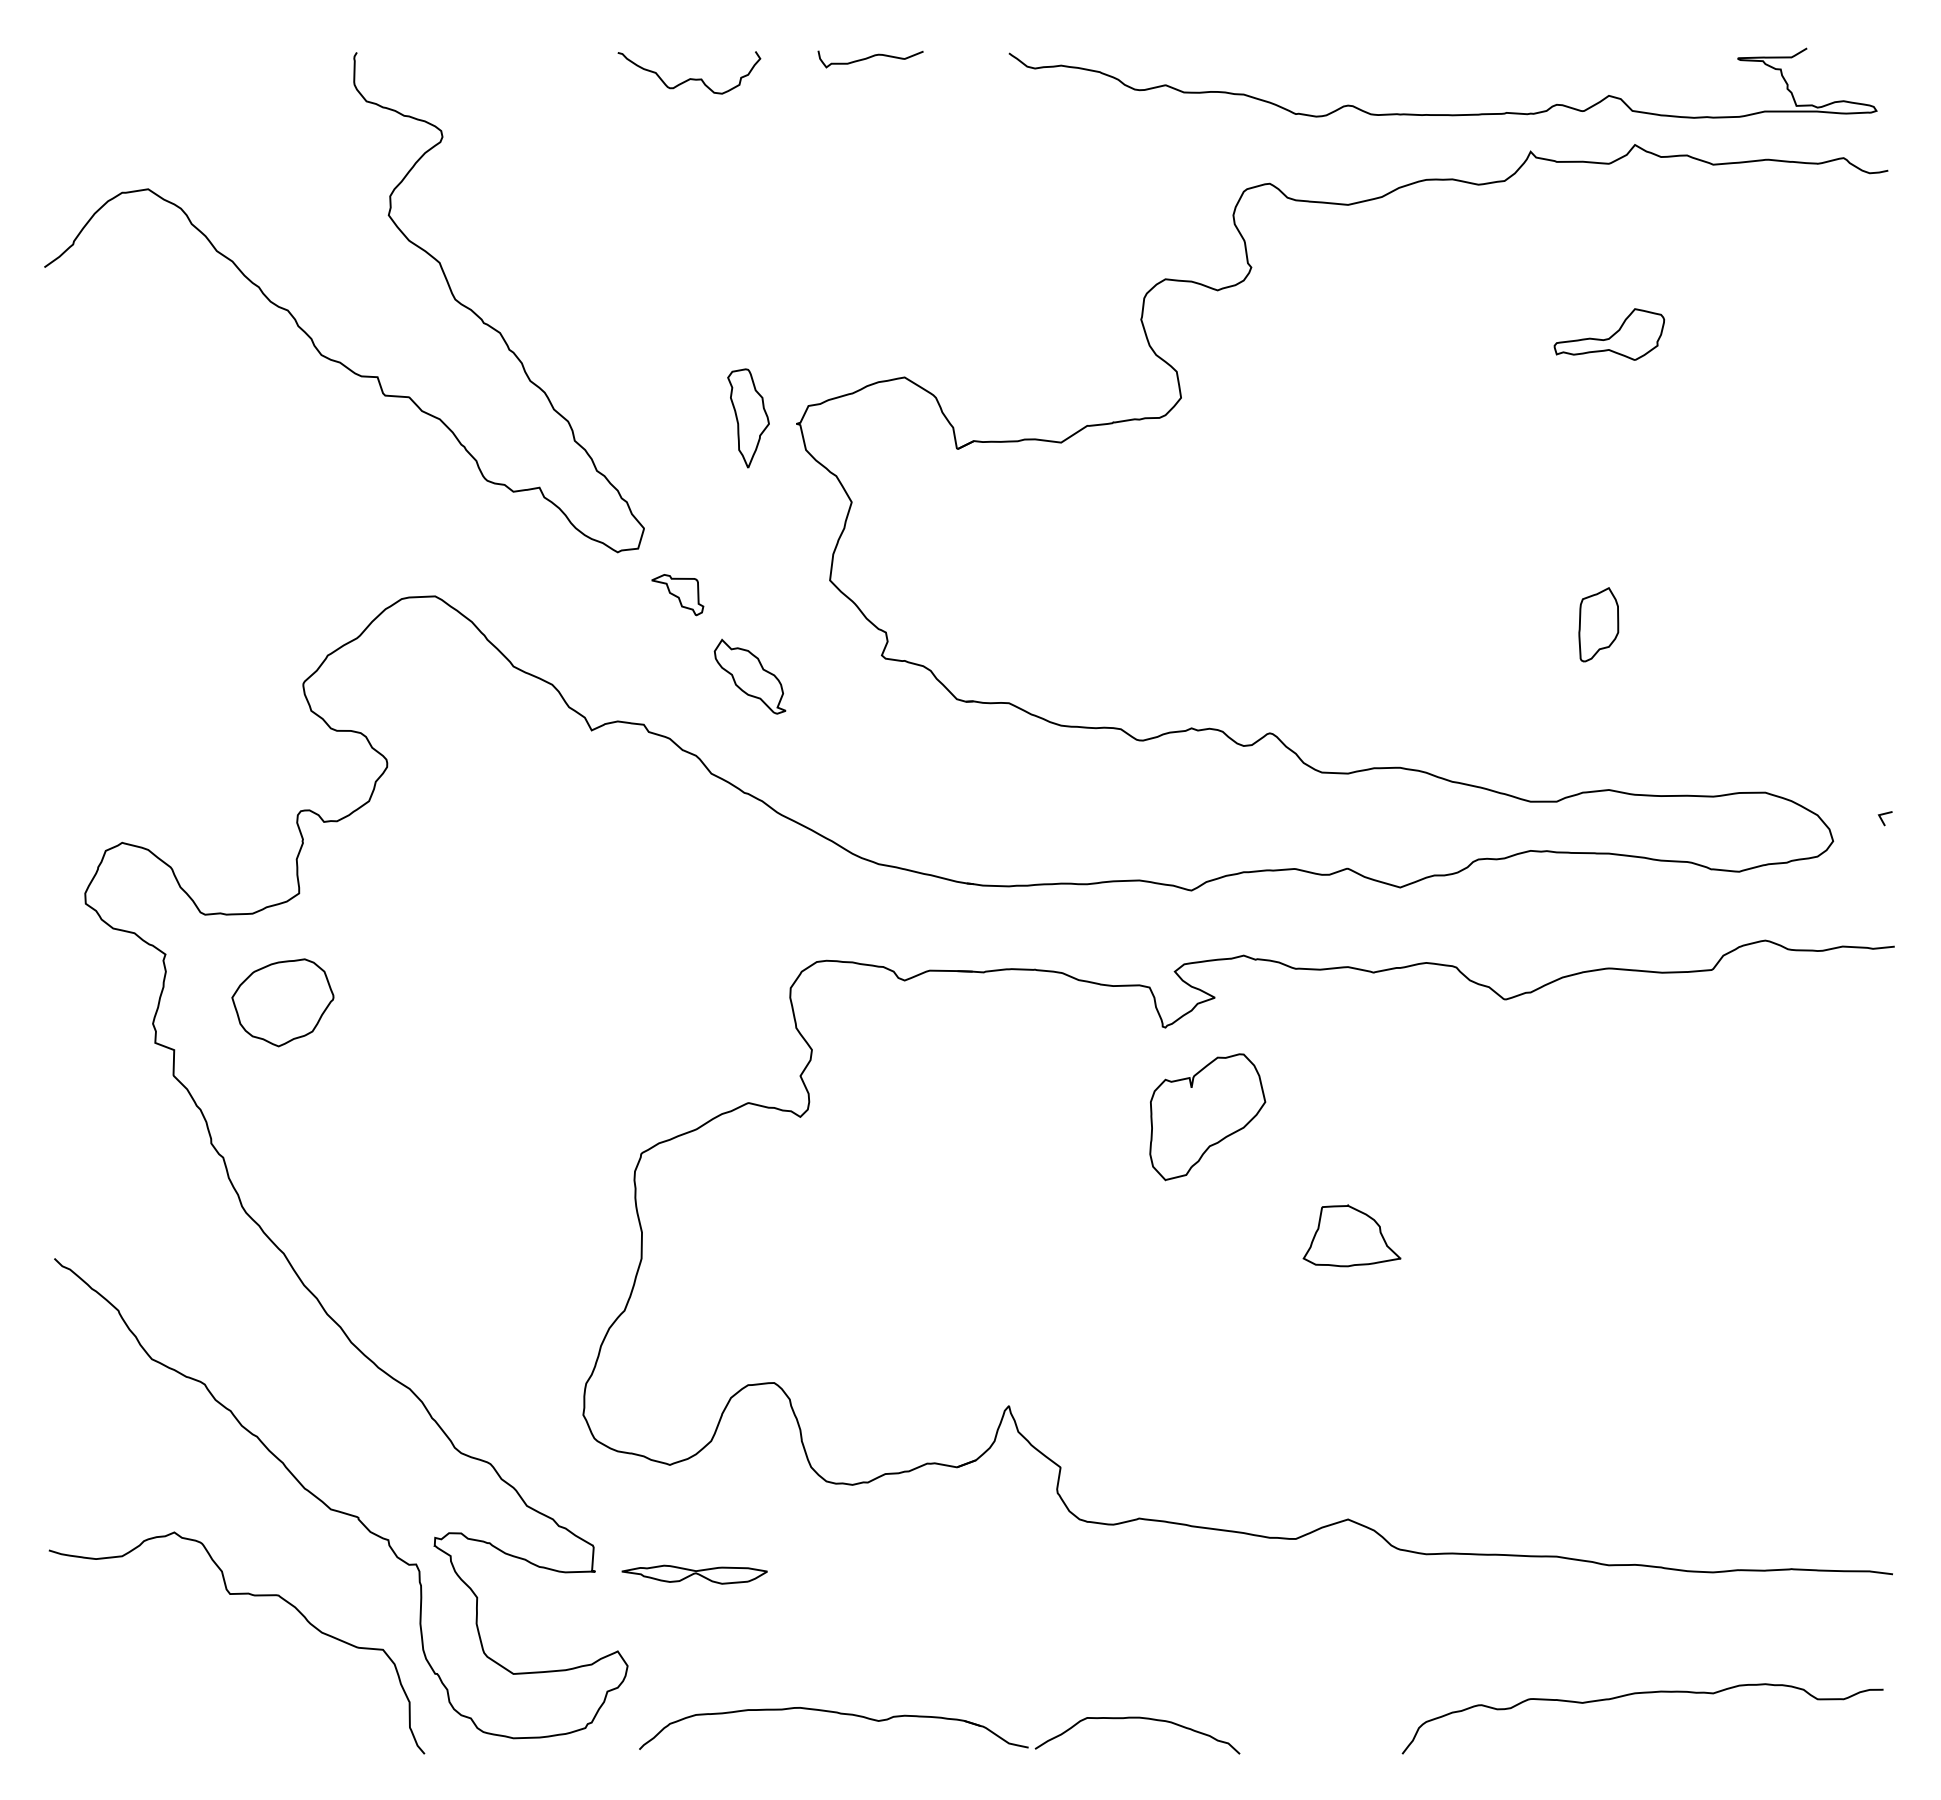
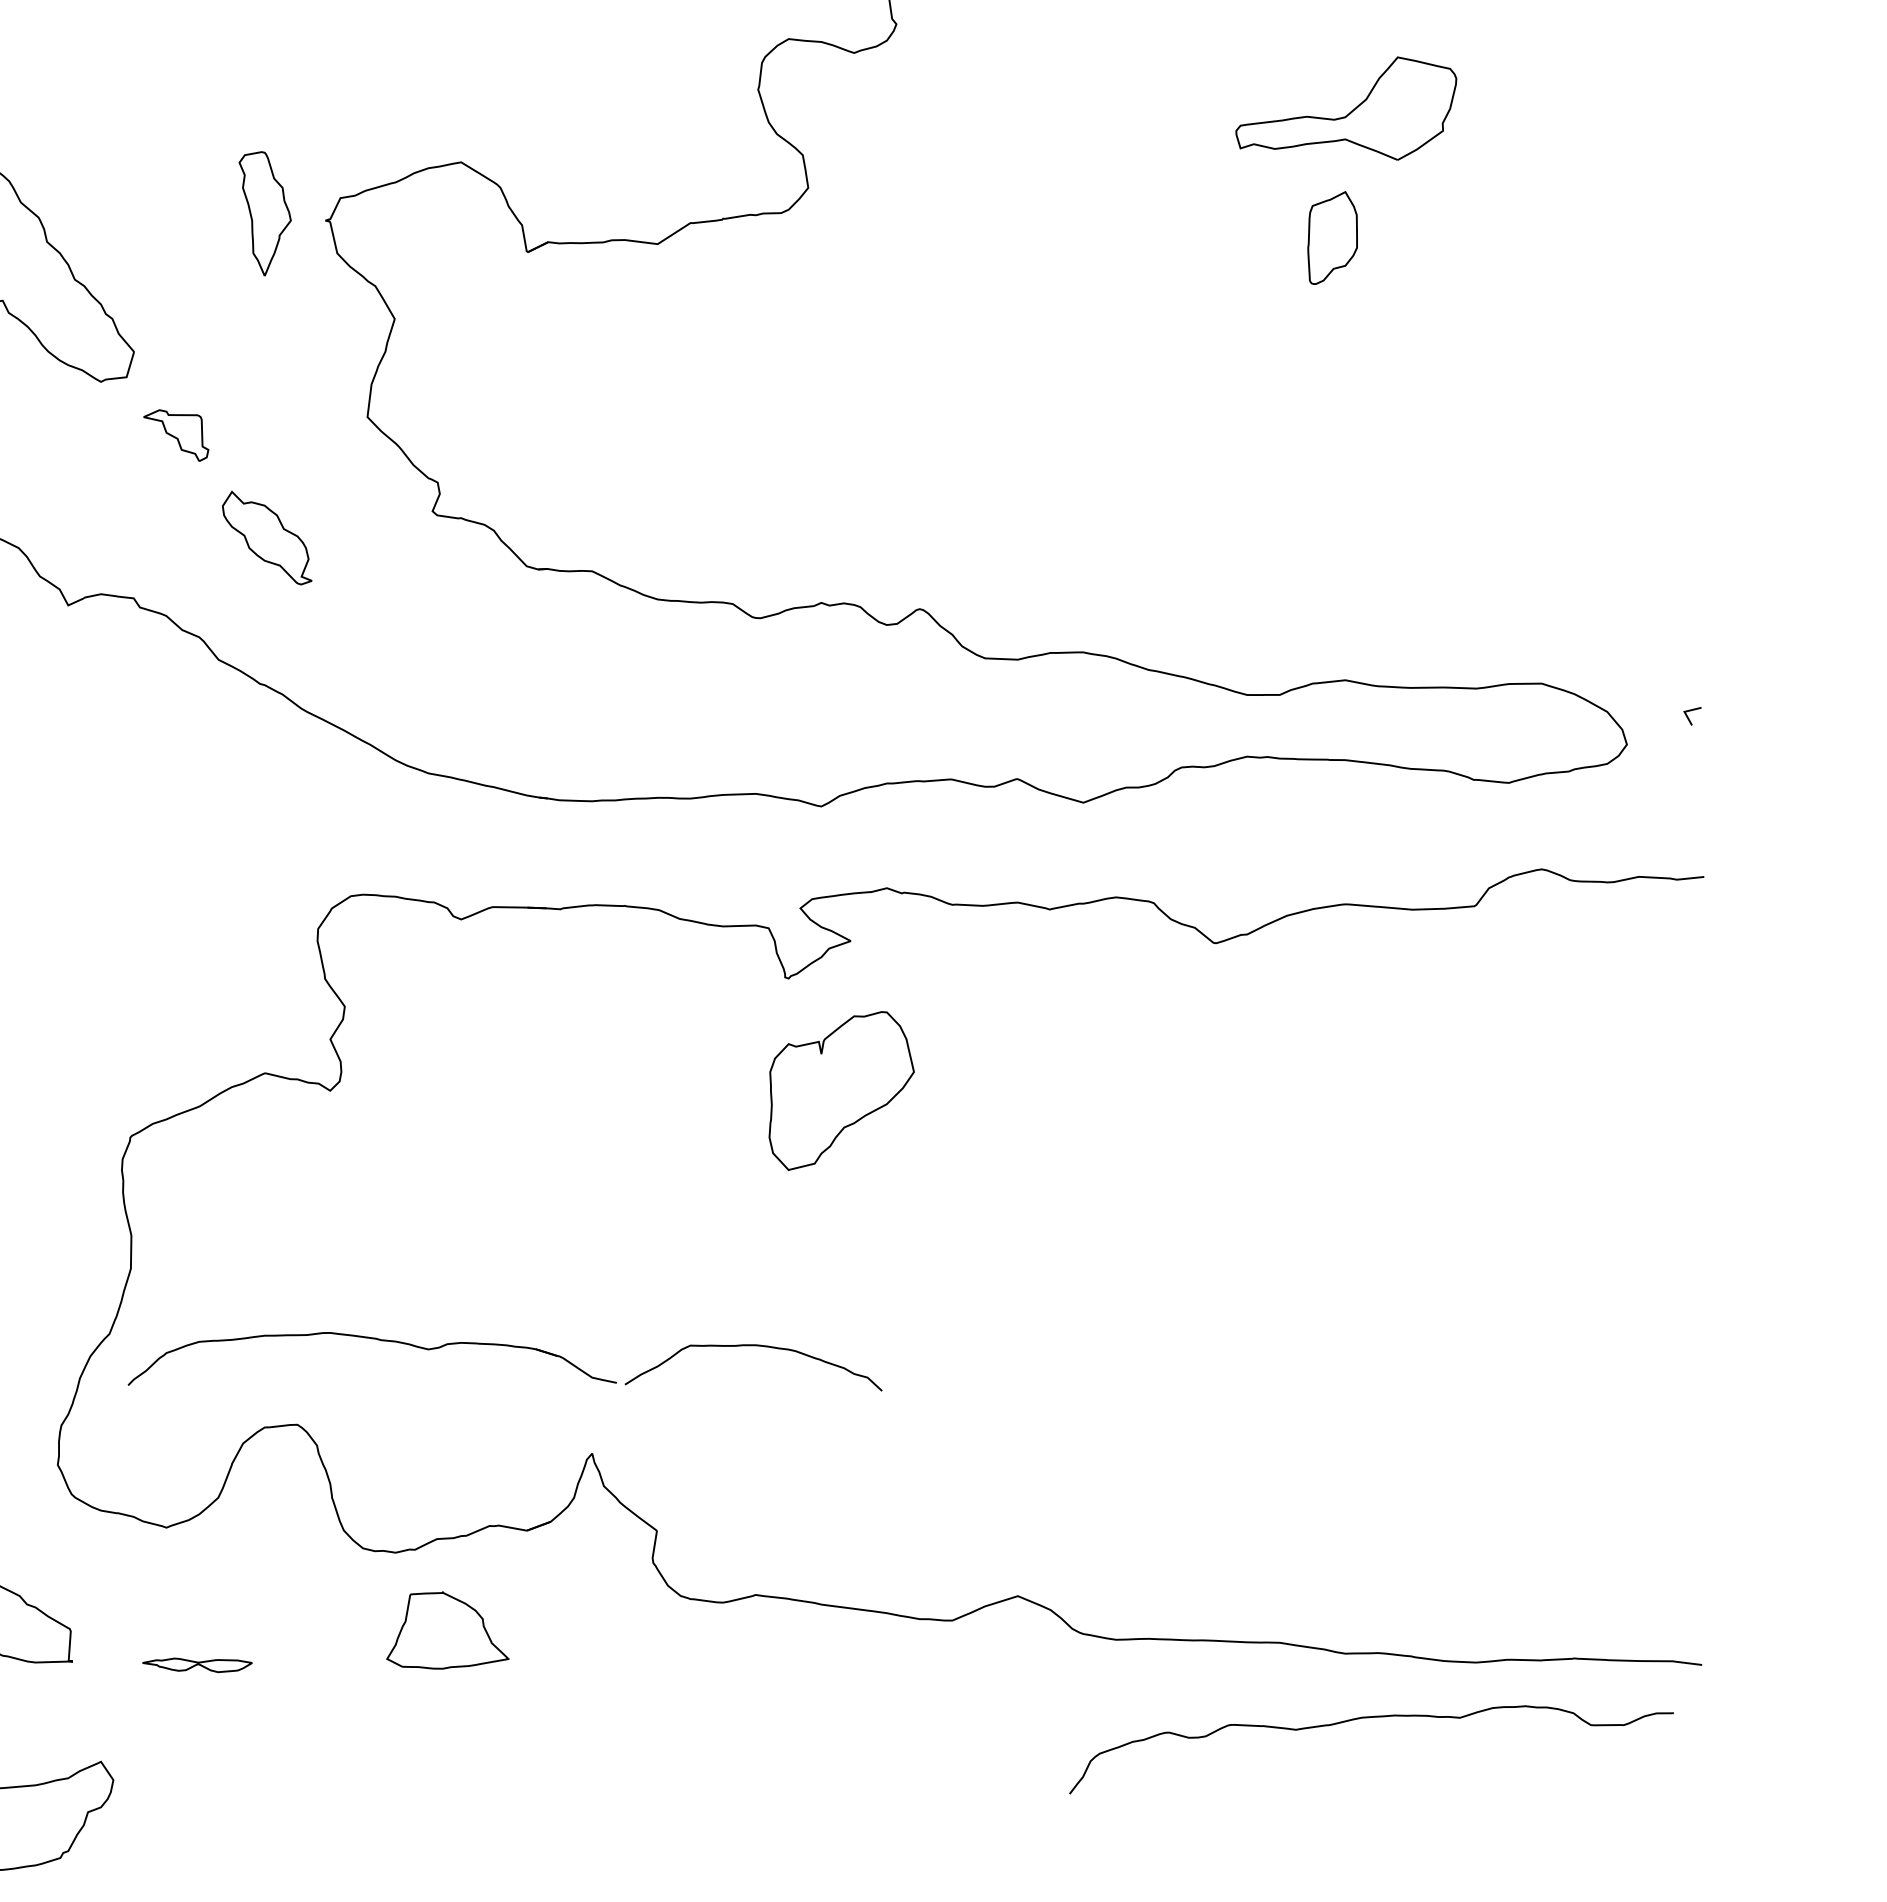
part: (1608, 334) -> (1344, 108), size x1.6
part: (1598, 624) -> (1332, 237), moved
part: (1351, 1235) -> (447, 1630), moved
part: (694, 1574) -> (197, 1665), size x0.6
curve: (1636, 1694) -> (1363, 1719), moved
part: (939, 1718) -> (504, 1346), moved

